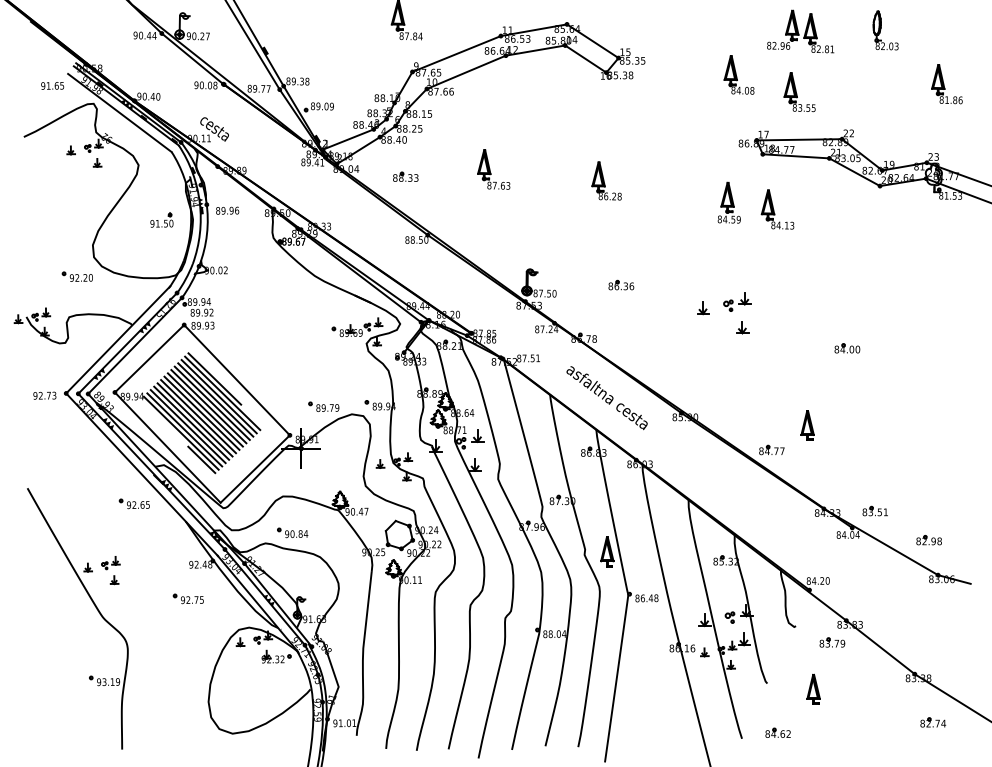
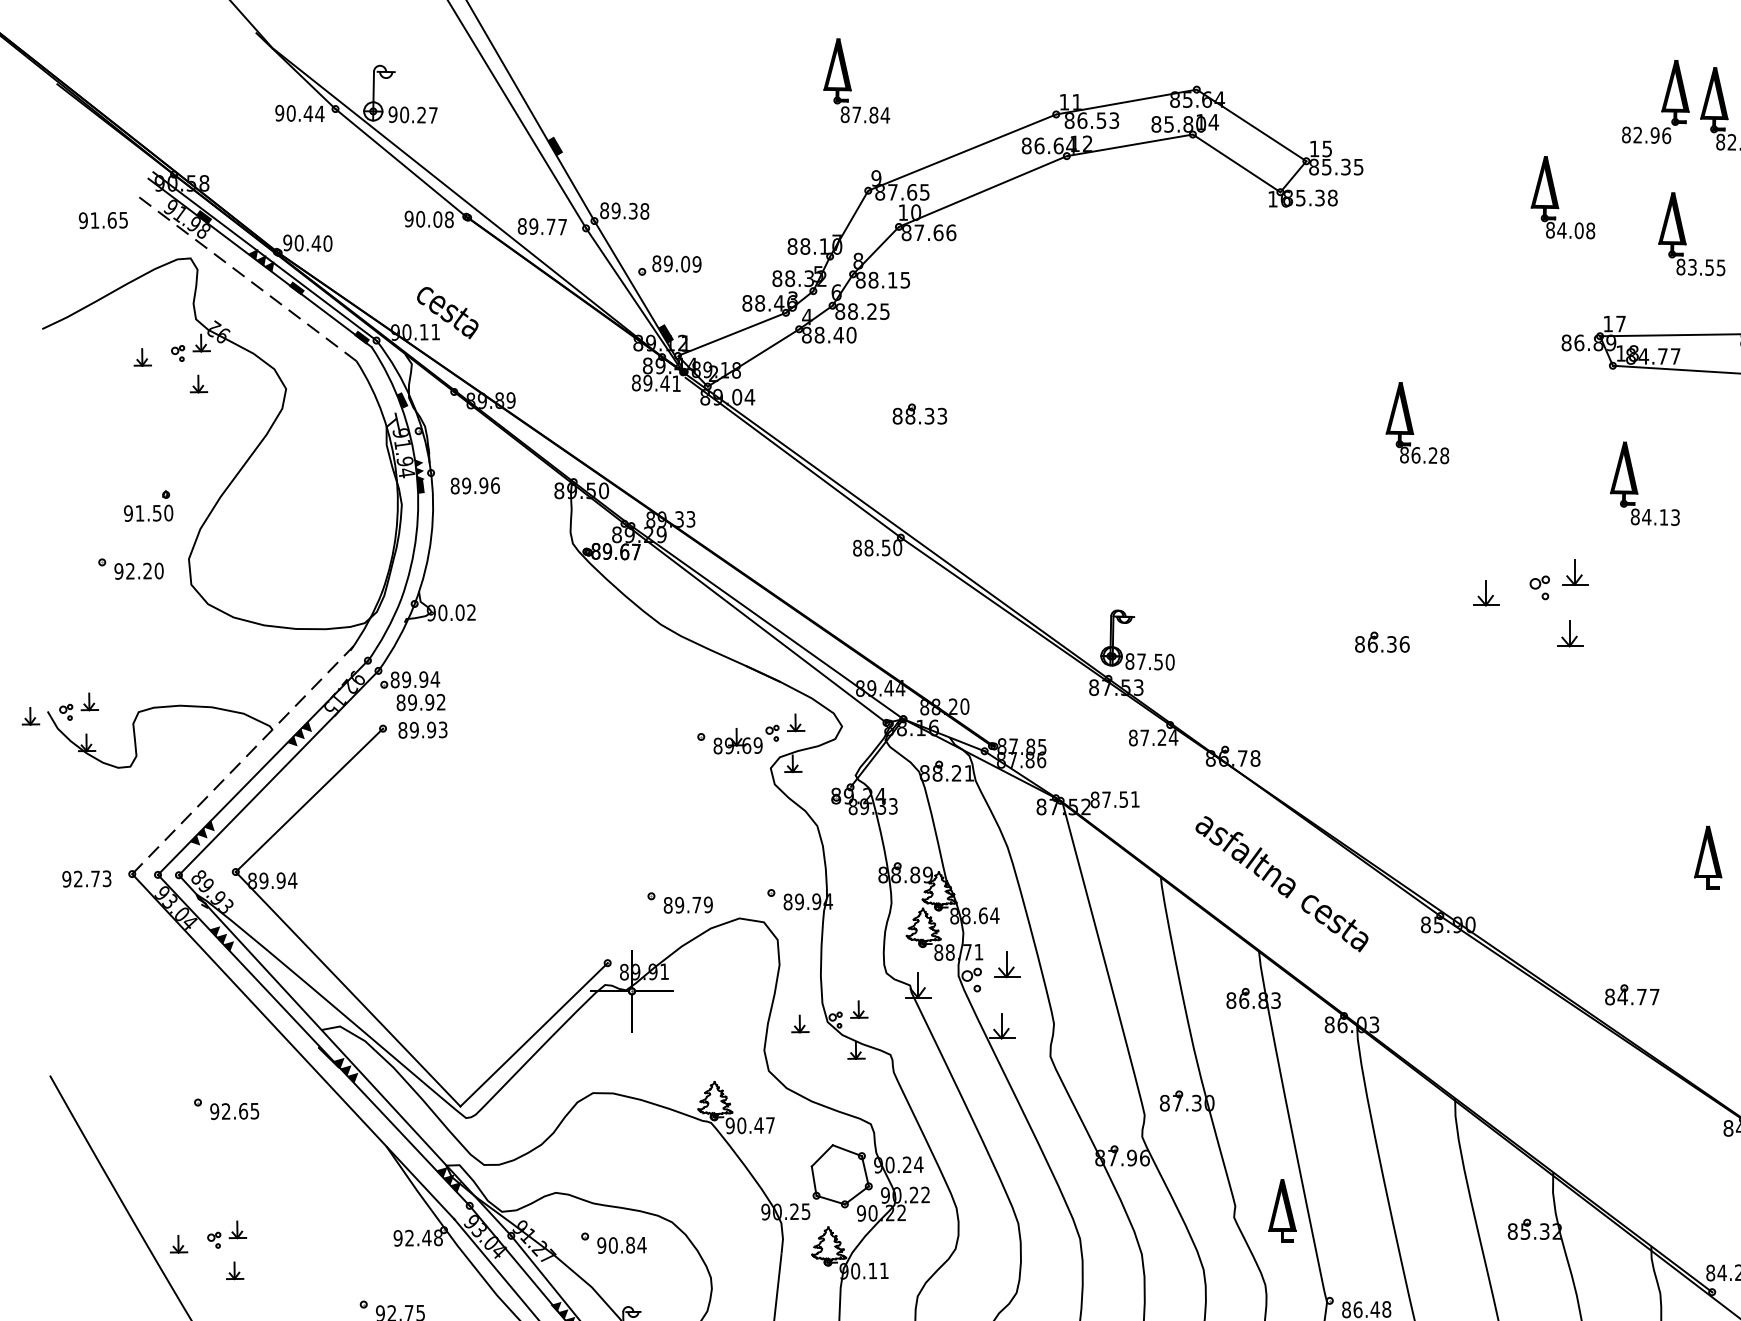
line: (119, 113) -> (245, 279), solid -> dashed
part: (493, 169) -> (1040, 398), removed
part: (405, 176) -> (919, 412), moved
part: (606, 180) -> (1416, 421), moved
part: (728, 202) -> (1539, 468), removed
part: (161, 219) -> (147, 504), moved
part: (76, 276) -> (128, 568), moved
part: (621, 284) -> (1382, 640), moved
part: (724, 313) -> (1531, 604), moved
line: (118, 339) -> (243, 759), solid -> dashed
line: (236, 380) -> (494, 846), removed
hatch: (201, 412) -> (419, 914), removed
part: (807, 425) -> (1707, 857), moved
part: (133, 503) -> (224, 1108), moved
part: (292, 532) -> (613, 1241), moved

